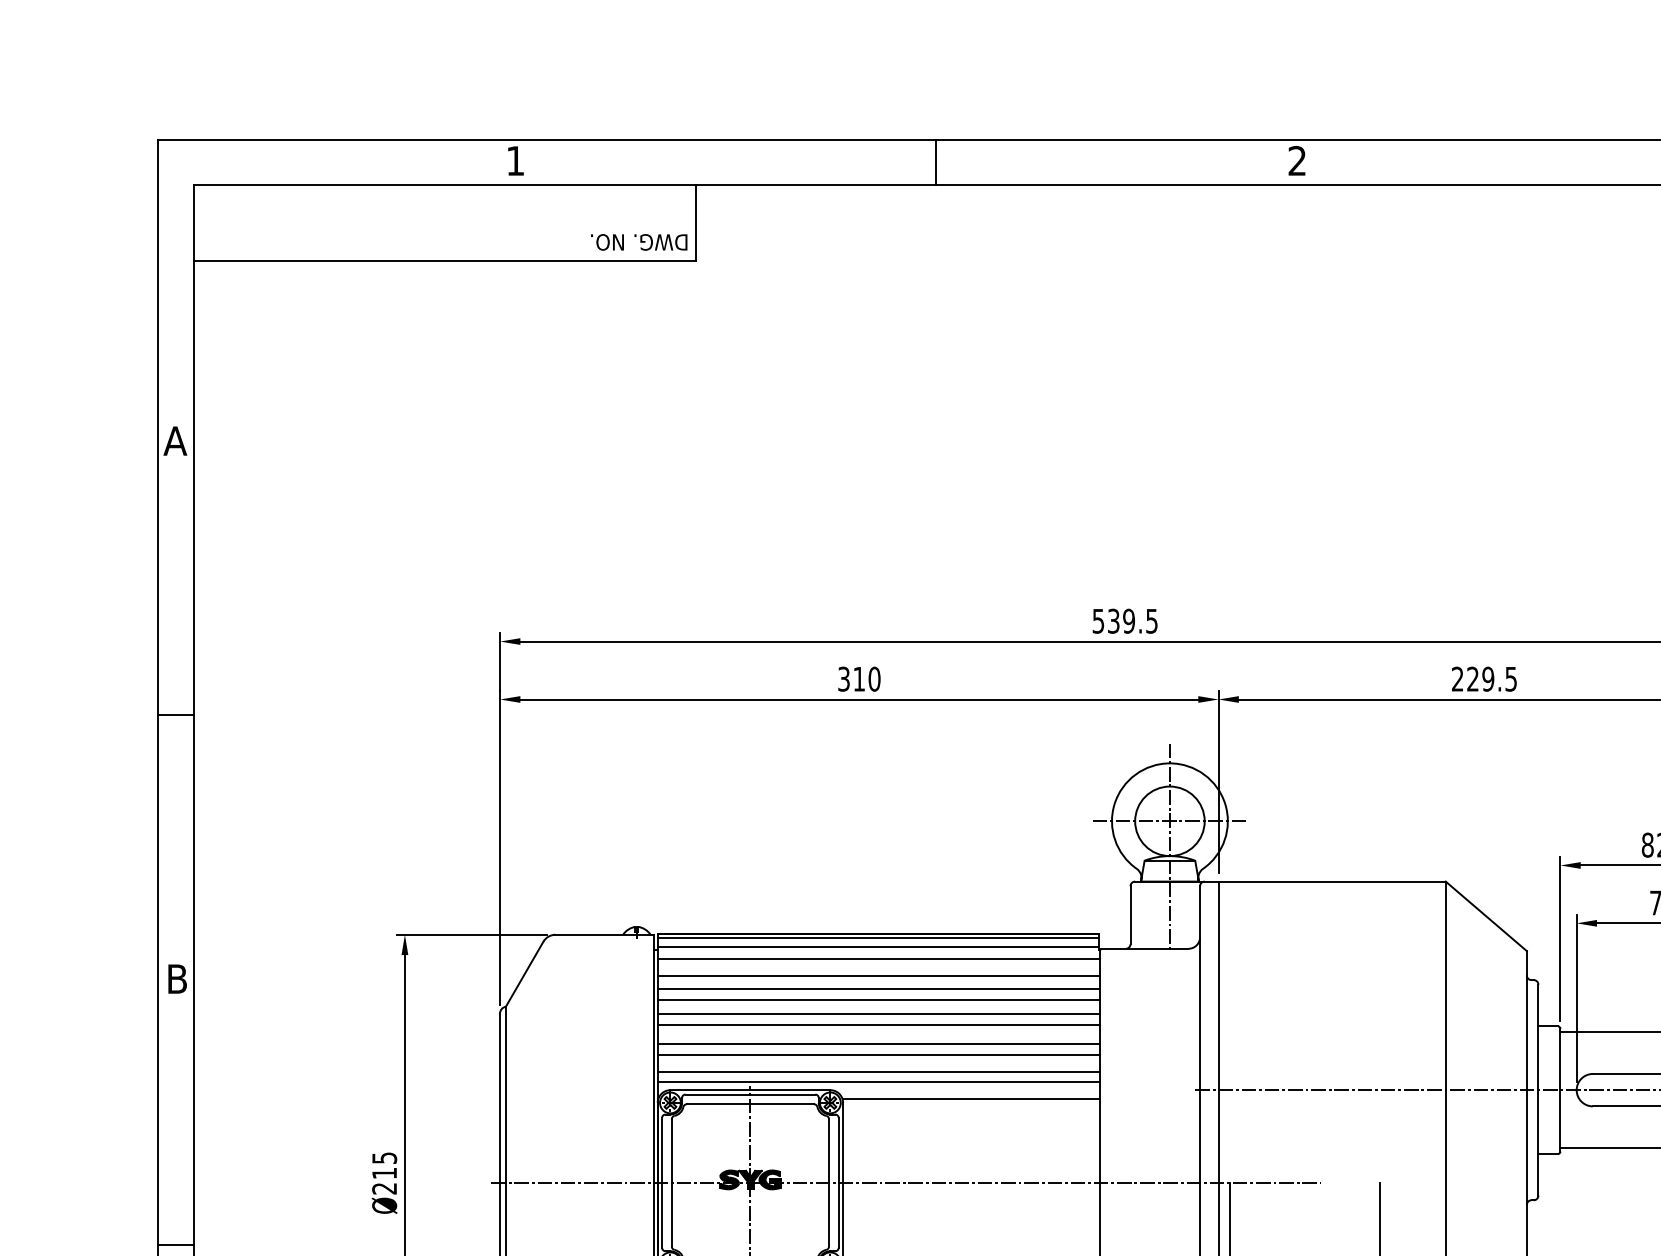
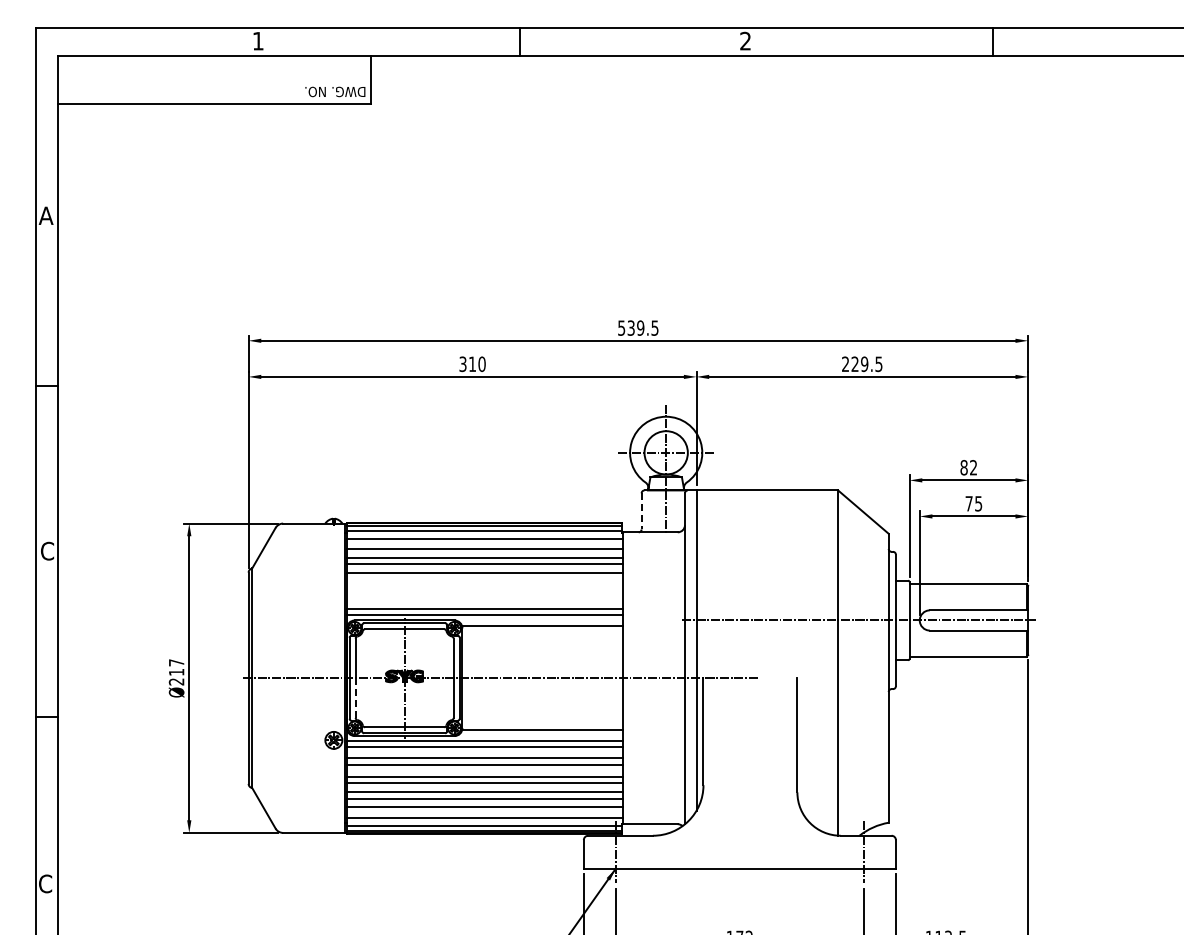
line: (1130, 915) -> (641, 511), solid -> dashed
text: (177, 977) -> (47, 550), B -> C
line: (878, 1024) -> (484, 579), removed
line: (878, 1043) -> (484, 591), removed
line: (878, 1054) -> (484, 598), removed
text: (384, 1157) -> (176, 662), Ø215 -> Ø217
line: (671, 1215) -> (355, 698), solid -> dashed

